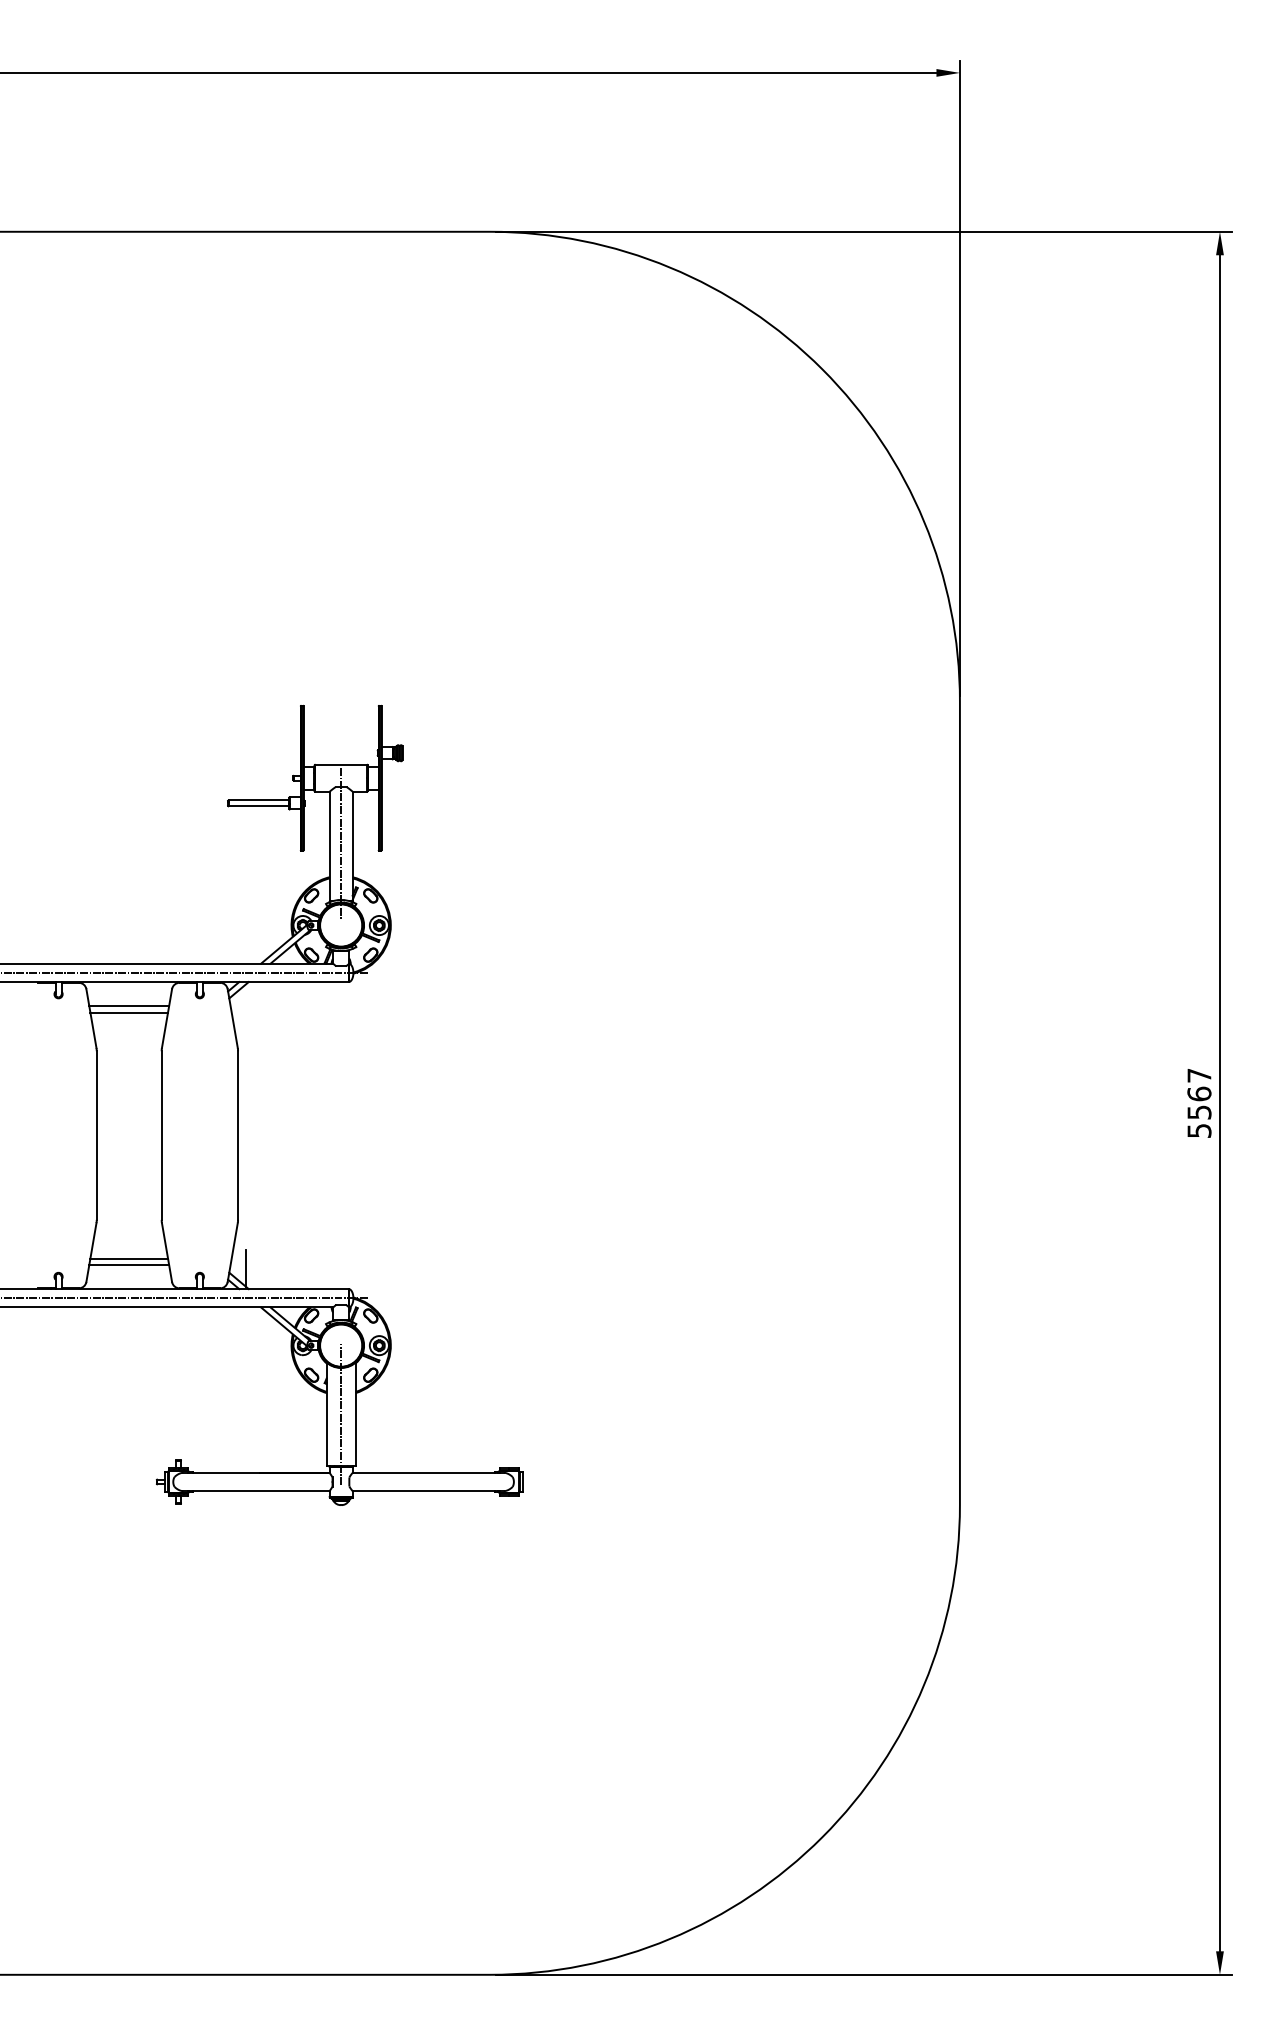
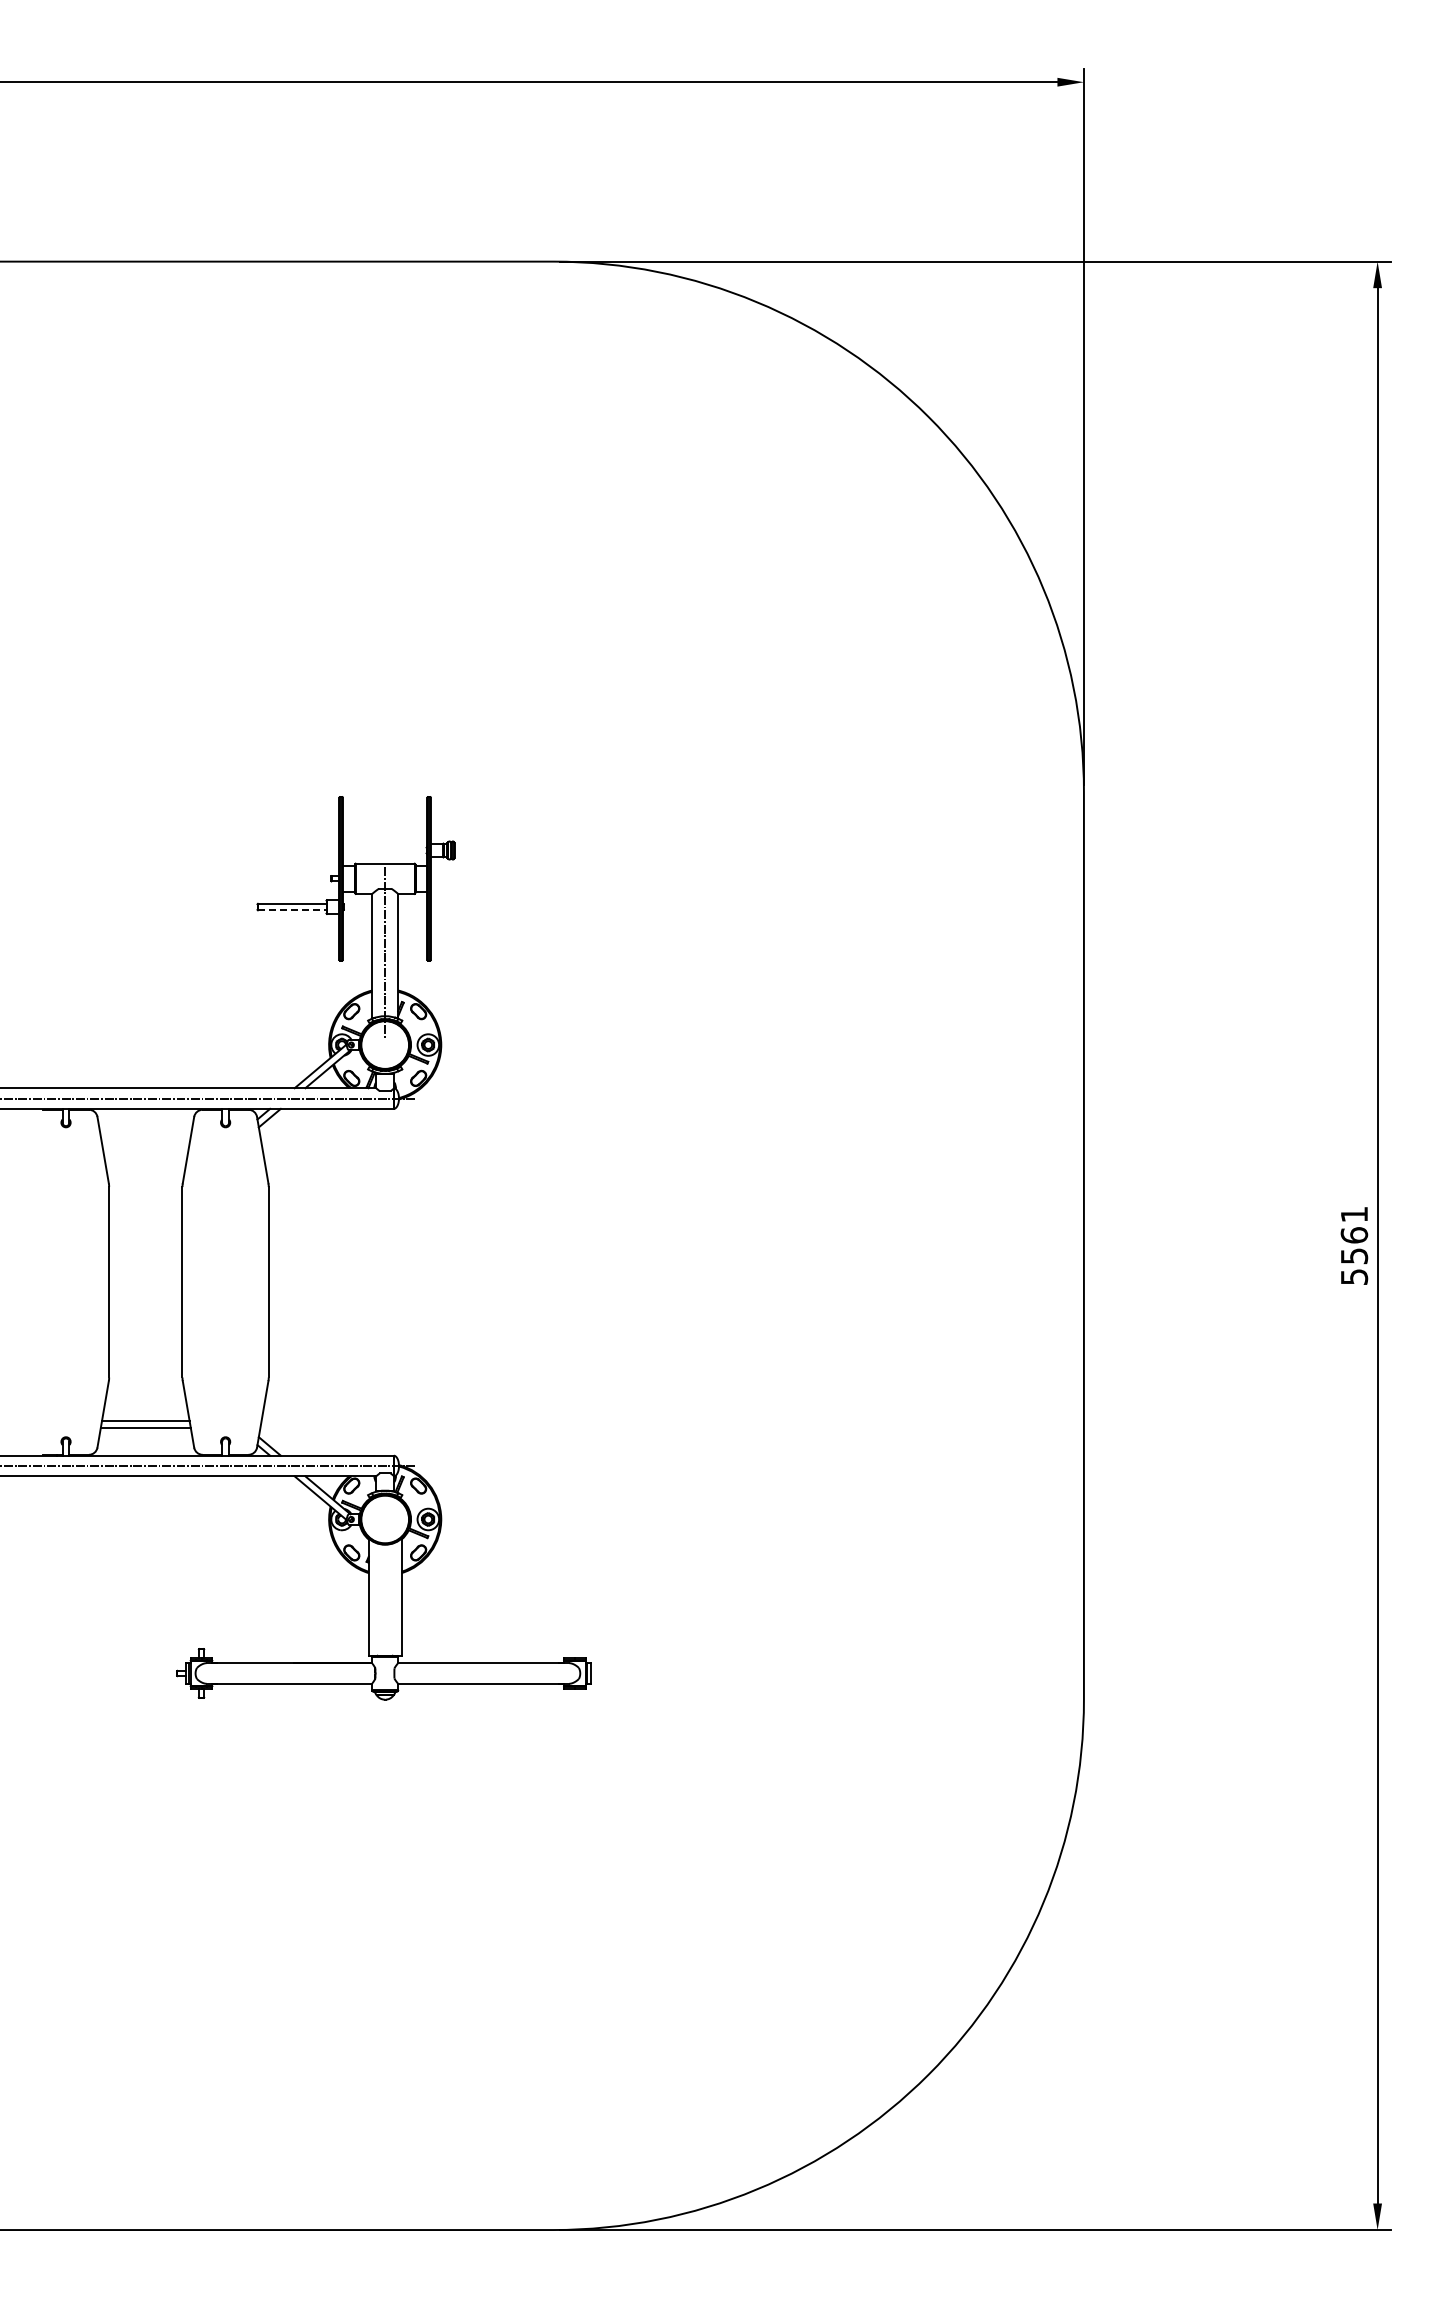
line: (259, 806) -> (292, 910), solid -> dashed
line: (128, 1006) -> (145, 1136), removed
line: (128, 1012) -> (145, 1143), removed
text: (1199, 1075) -> (1354, 1214), 5567 -> 5561
line: (245, 1267) -> (277, 1431), removed
line: (341, 1414) -> (385, 1597), removed

